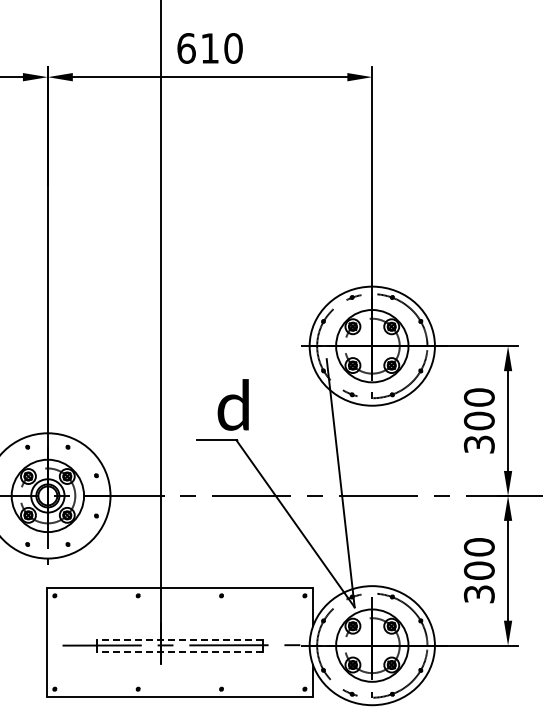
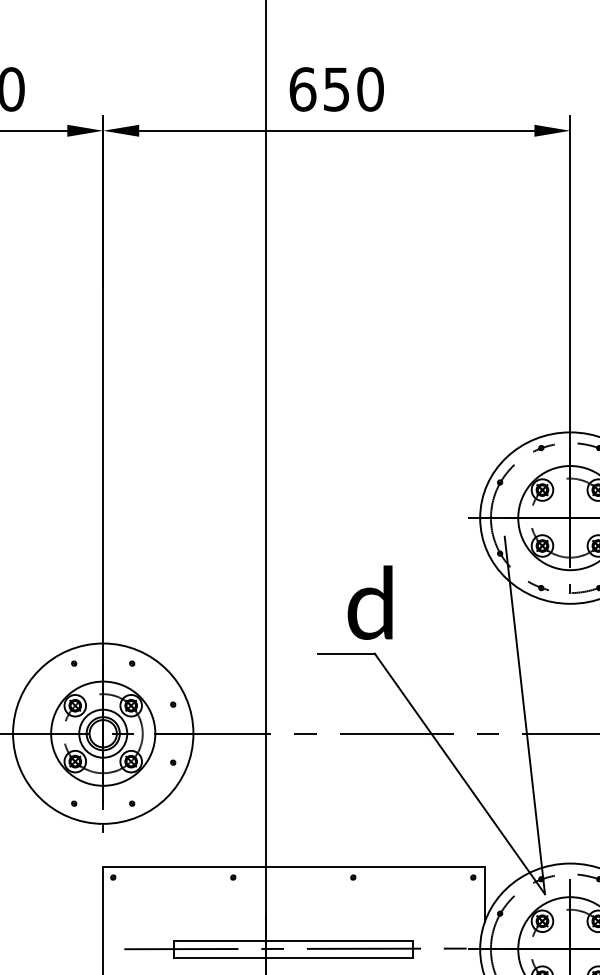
text: (209, 48) -> (335, 89), 610 -> 650
line: (180, 639) -> (294, 940), dashed -> solid
line: (180, 651) -> (294, 957), dashed -> solid

